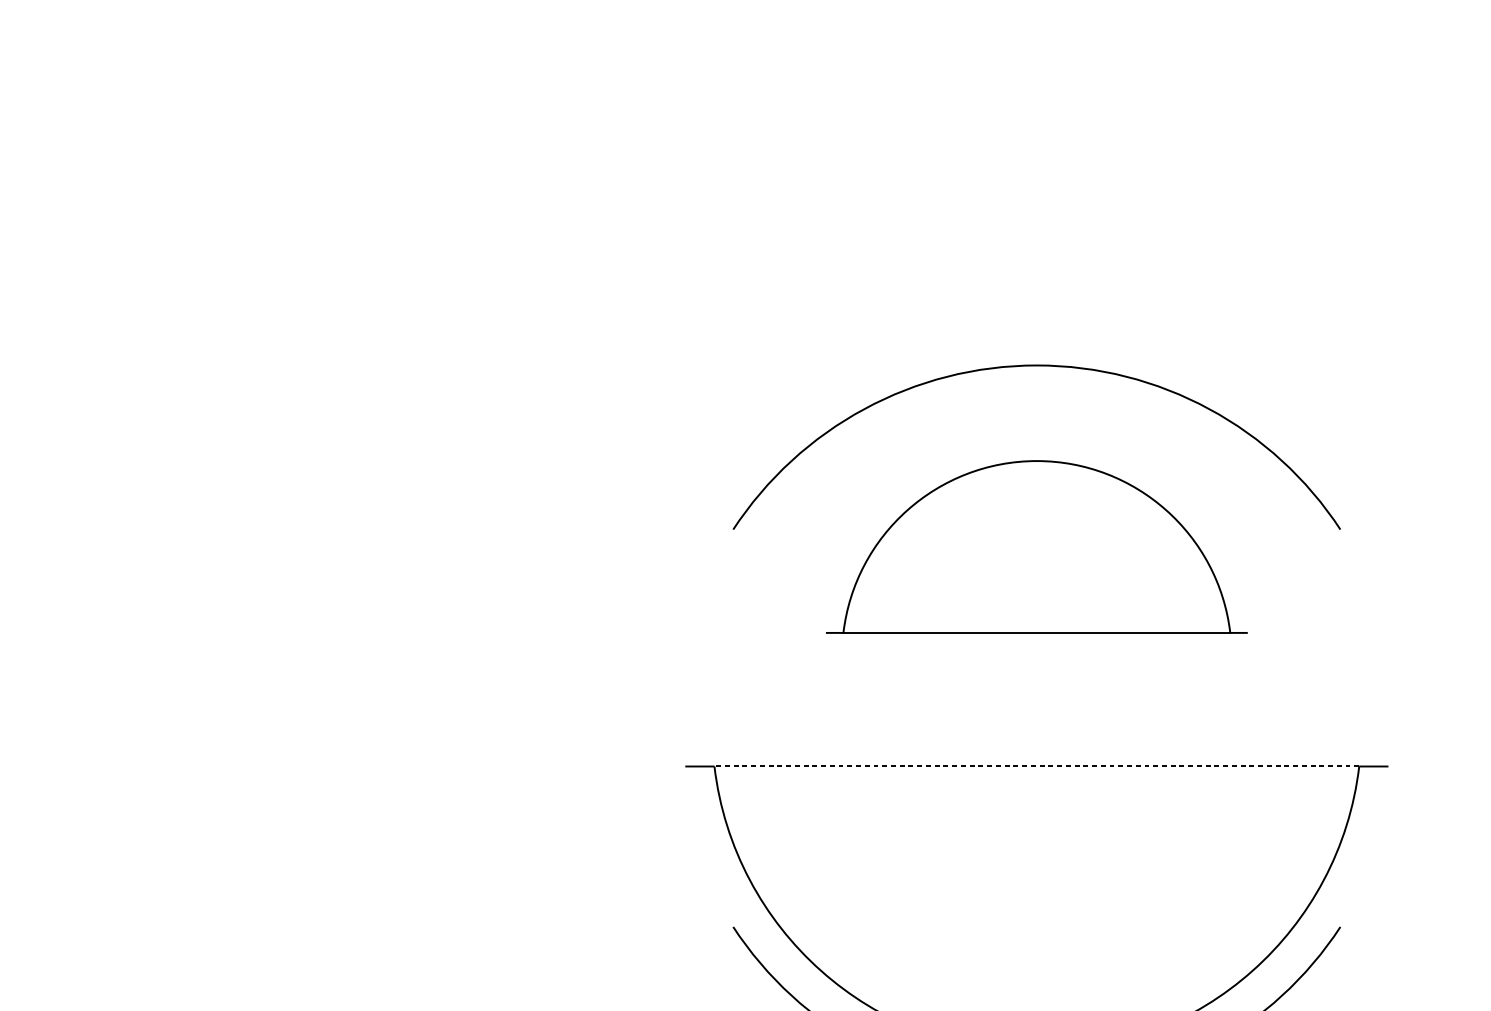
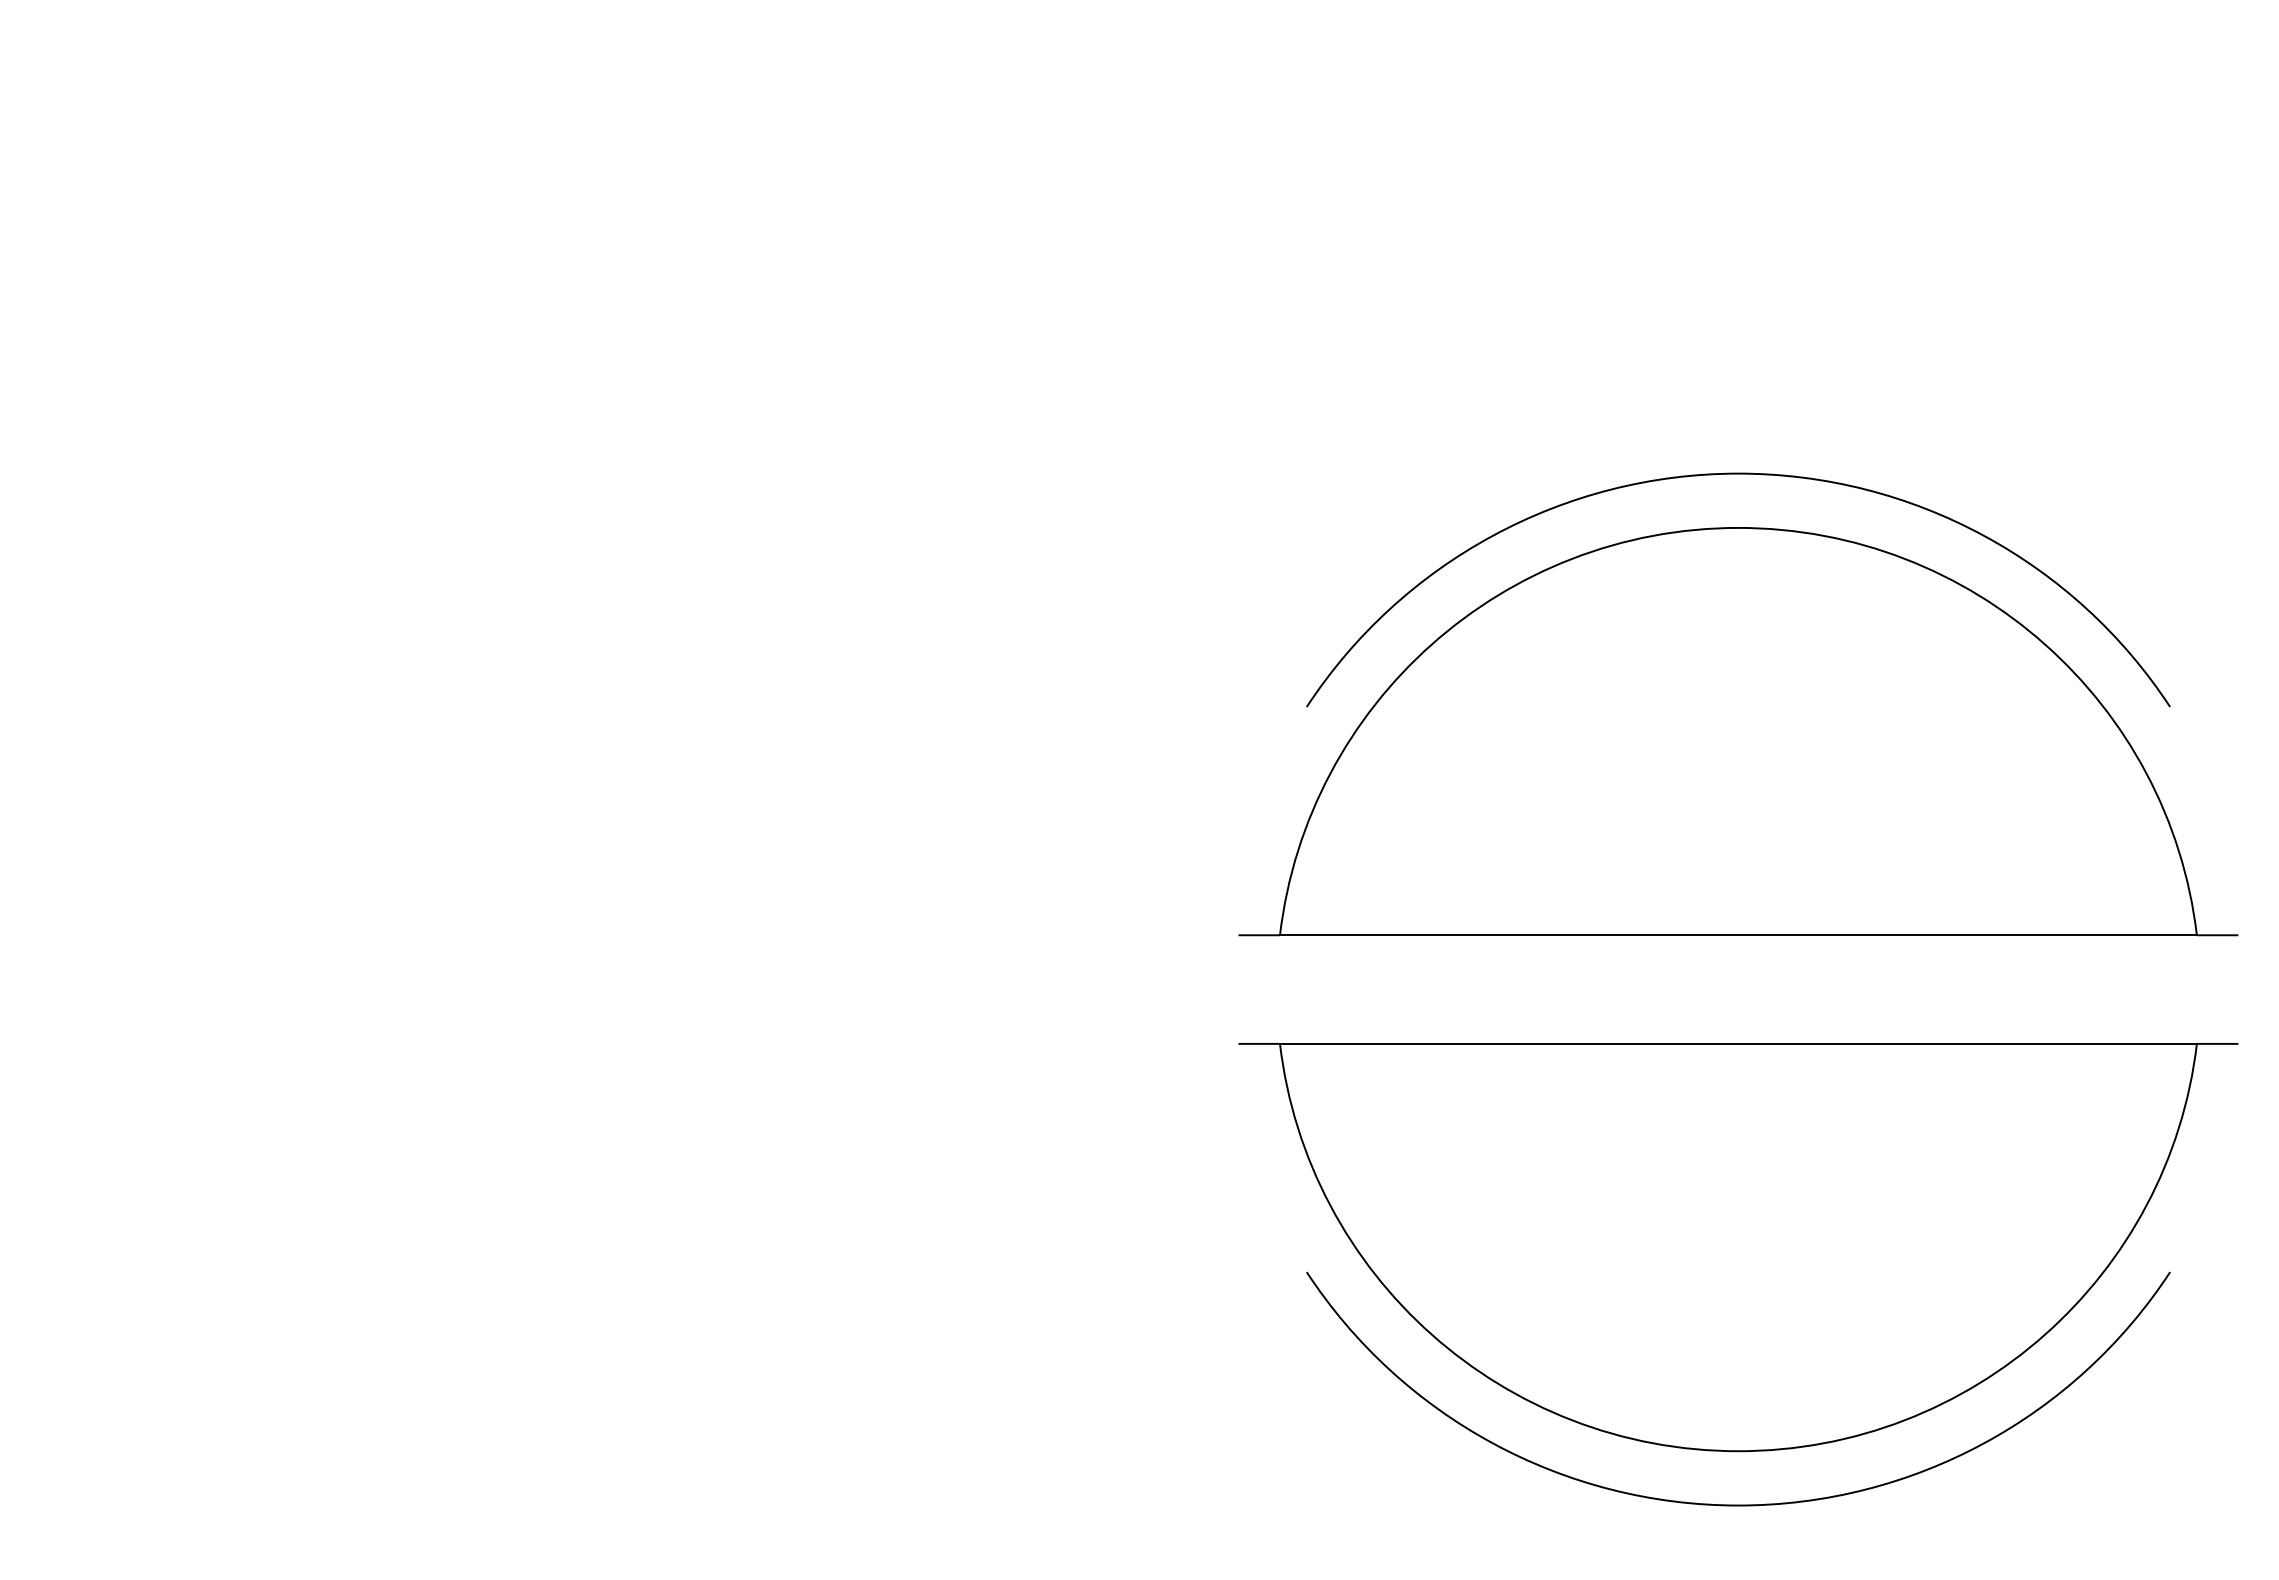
part: (1036, 546) -> (1738, 731), size x1.67
line: (1036, 766) -> (1737, 1043), dashed -> solid

